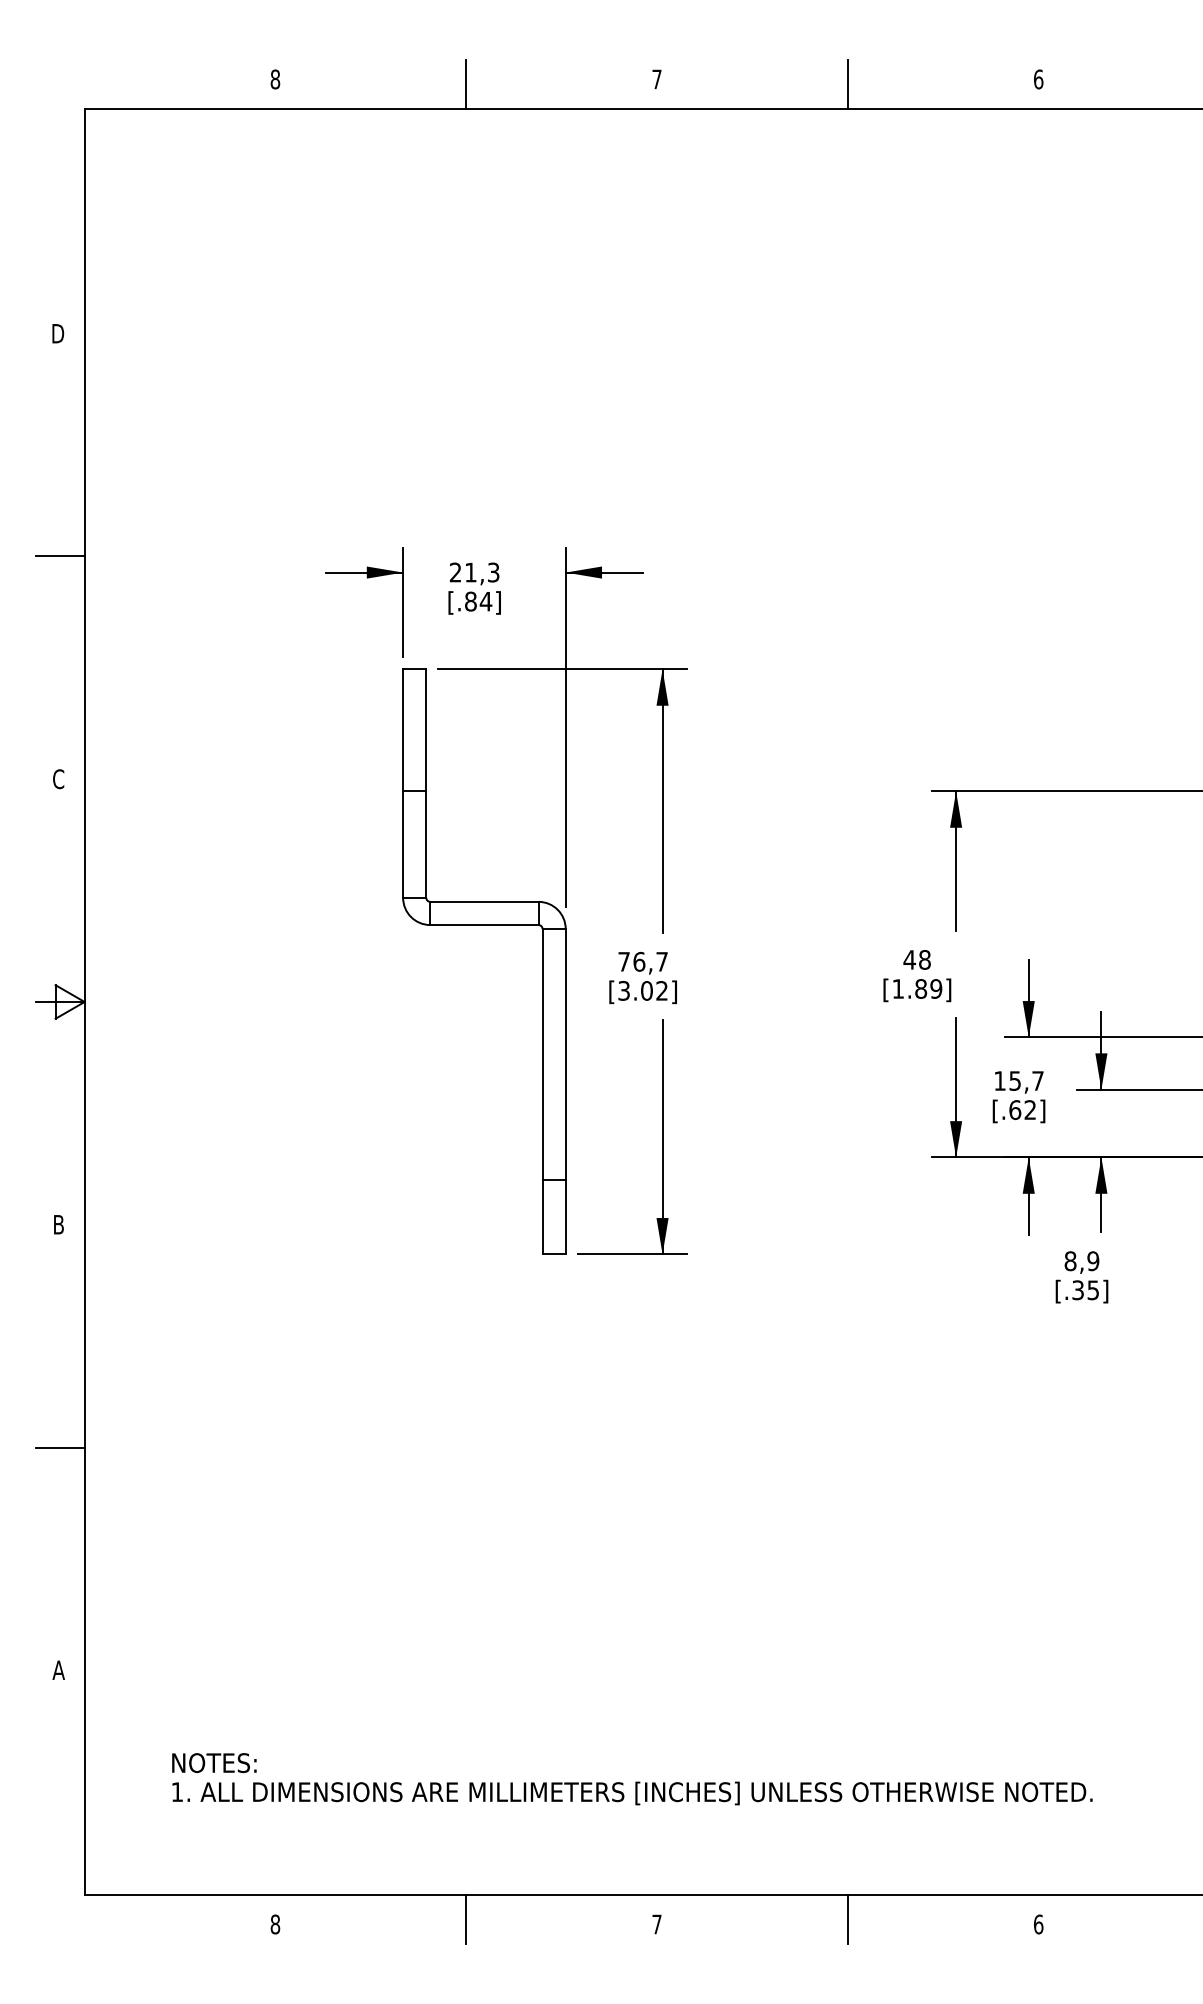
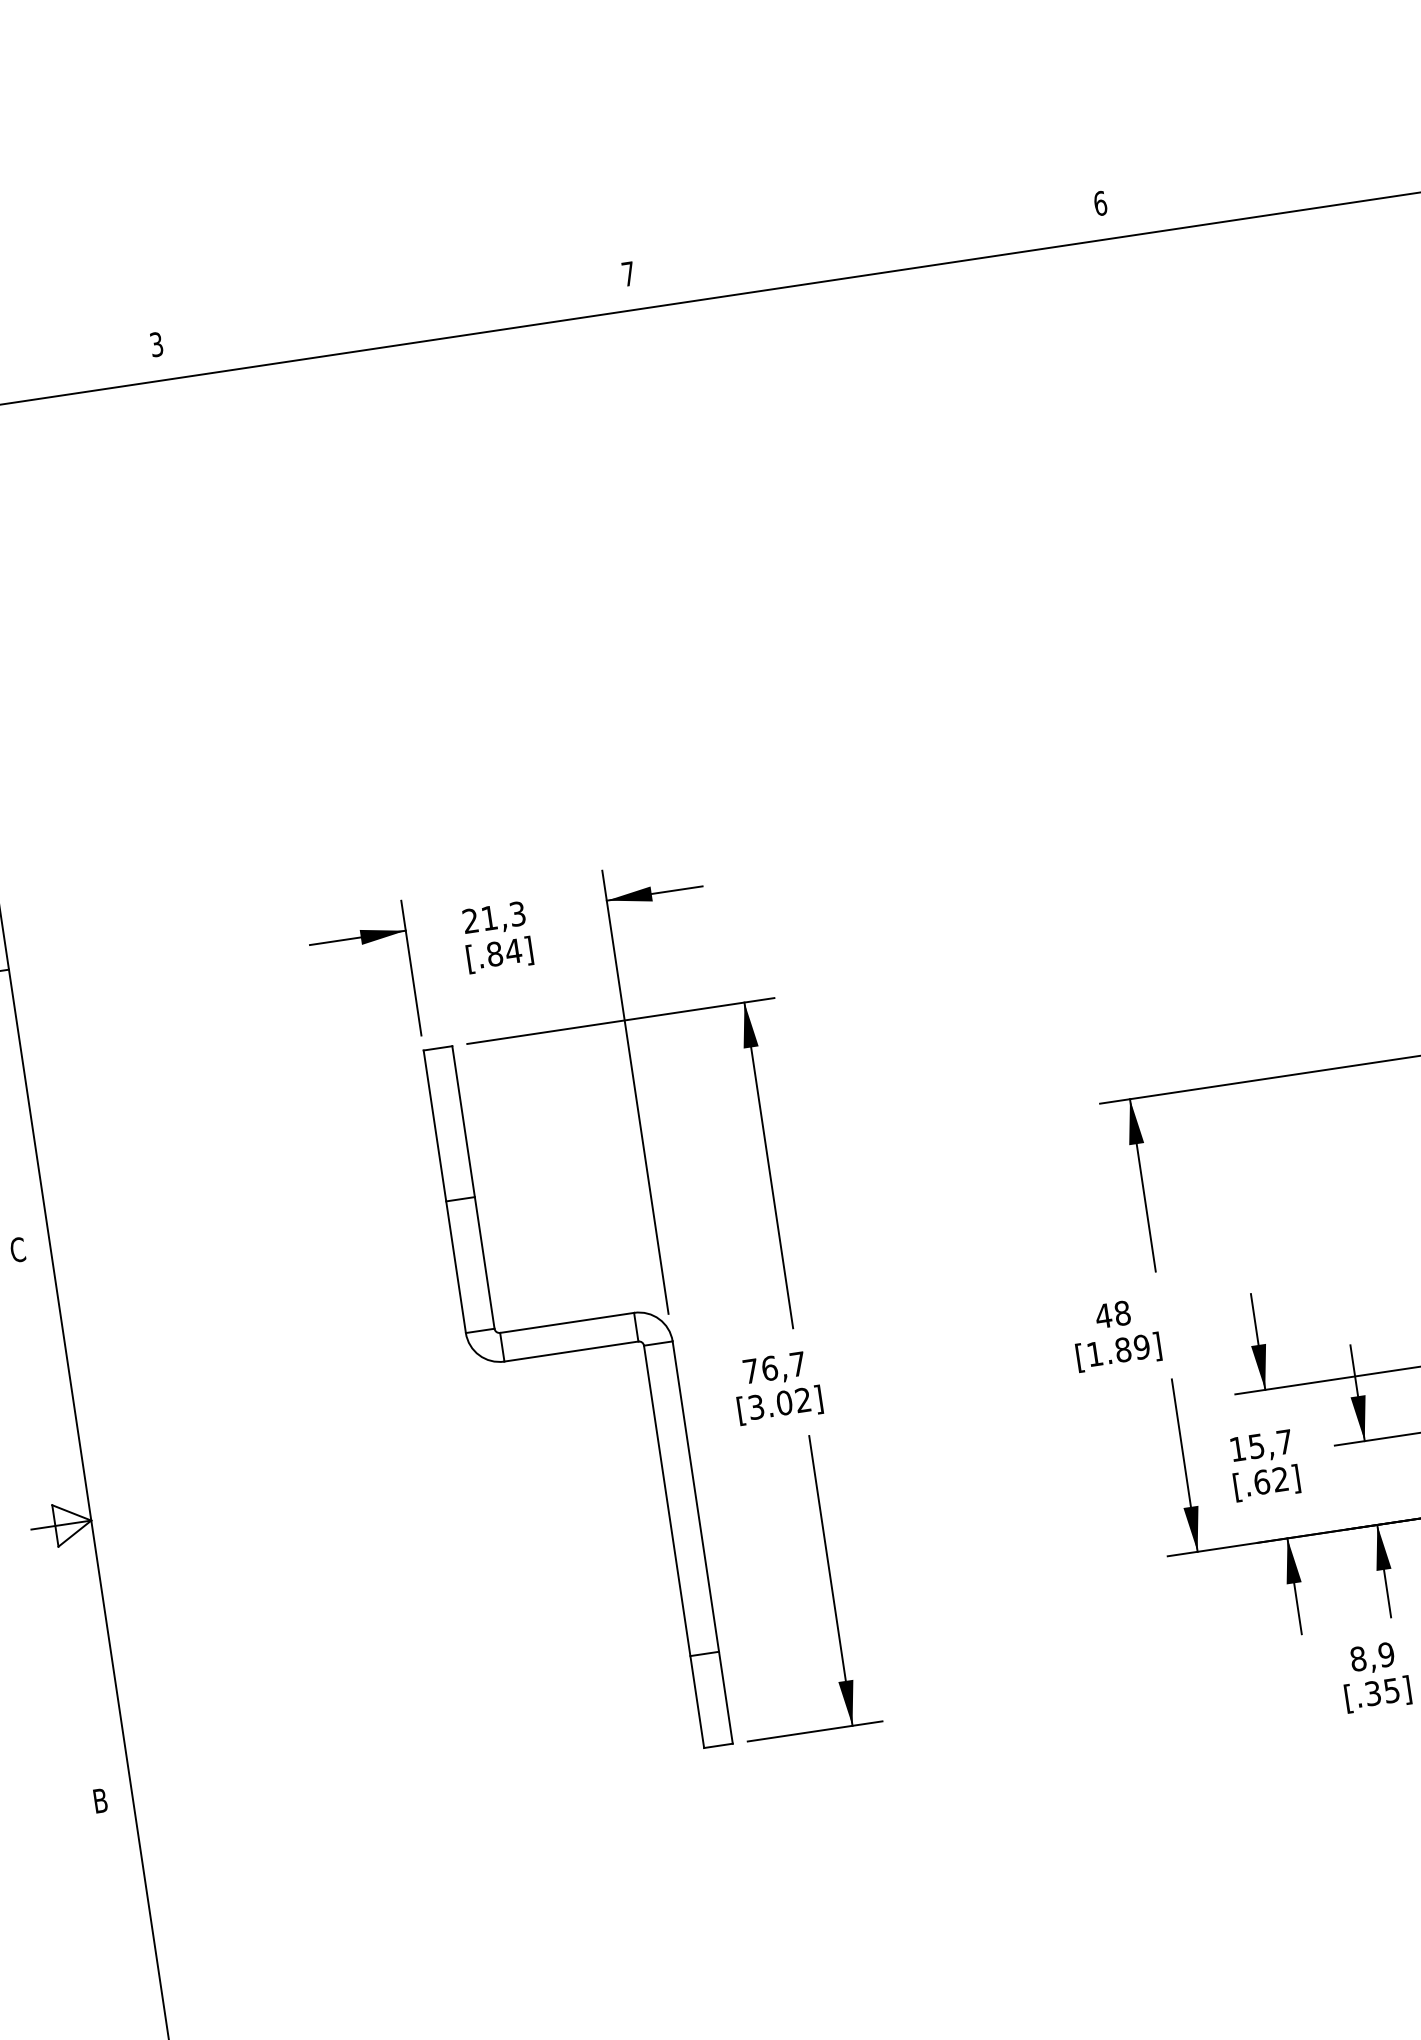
text: (275, 79) -> (156, 344), 8 -> 3
line: (466, 84) -> (393, 315), removed
line: (847, 84) -> (865, 245), removed

